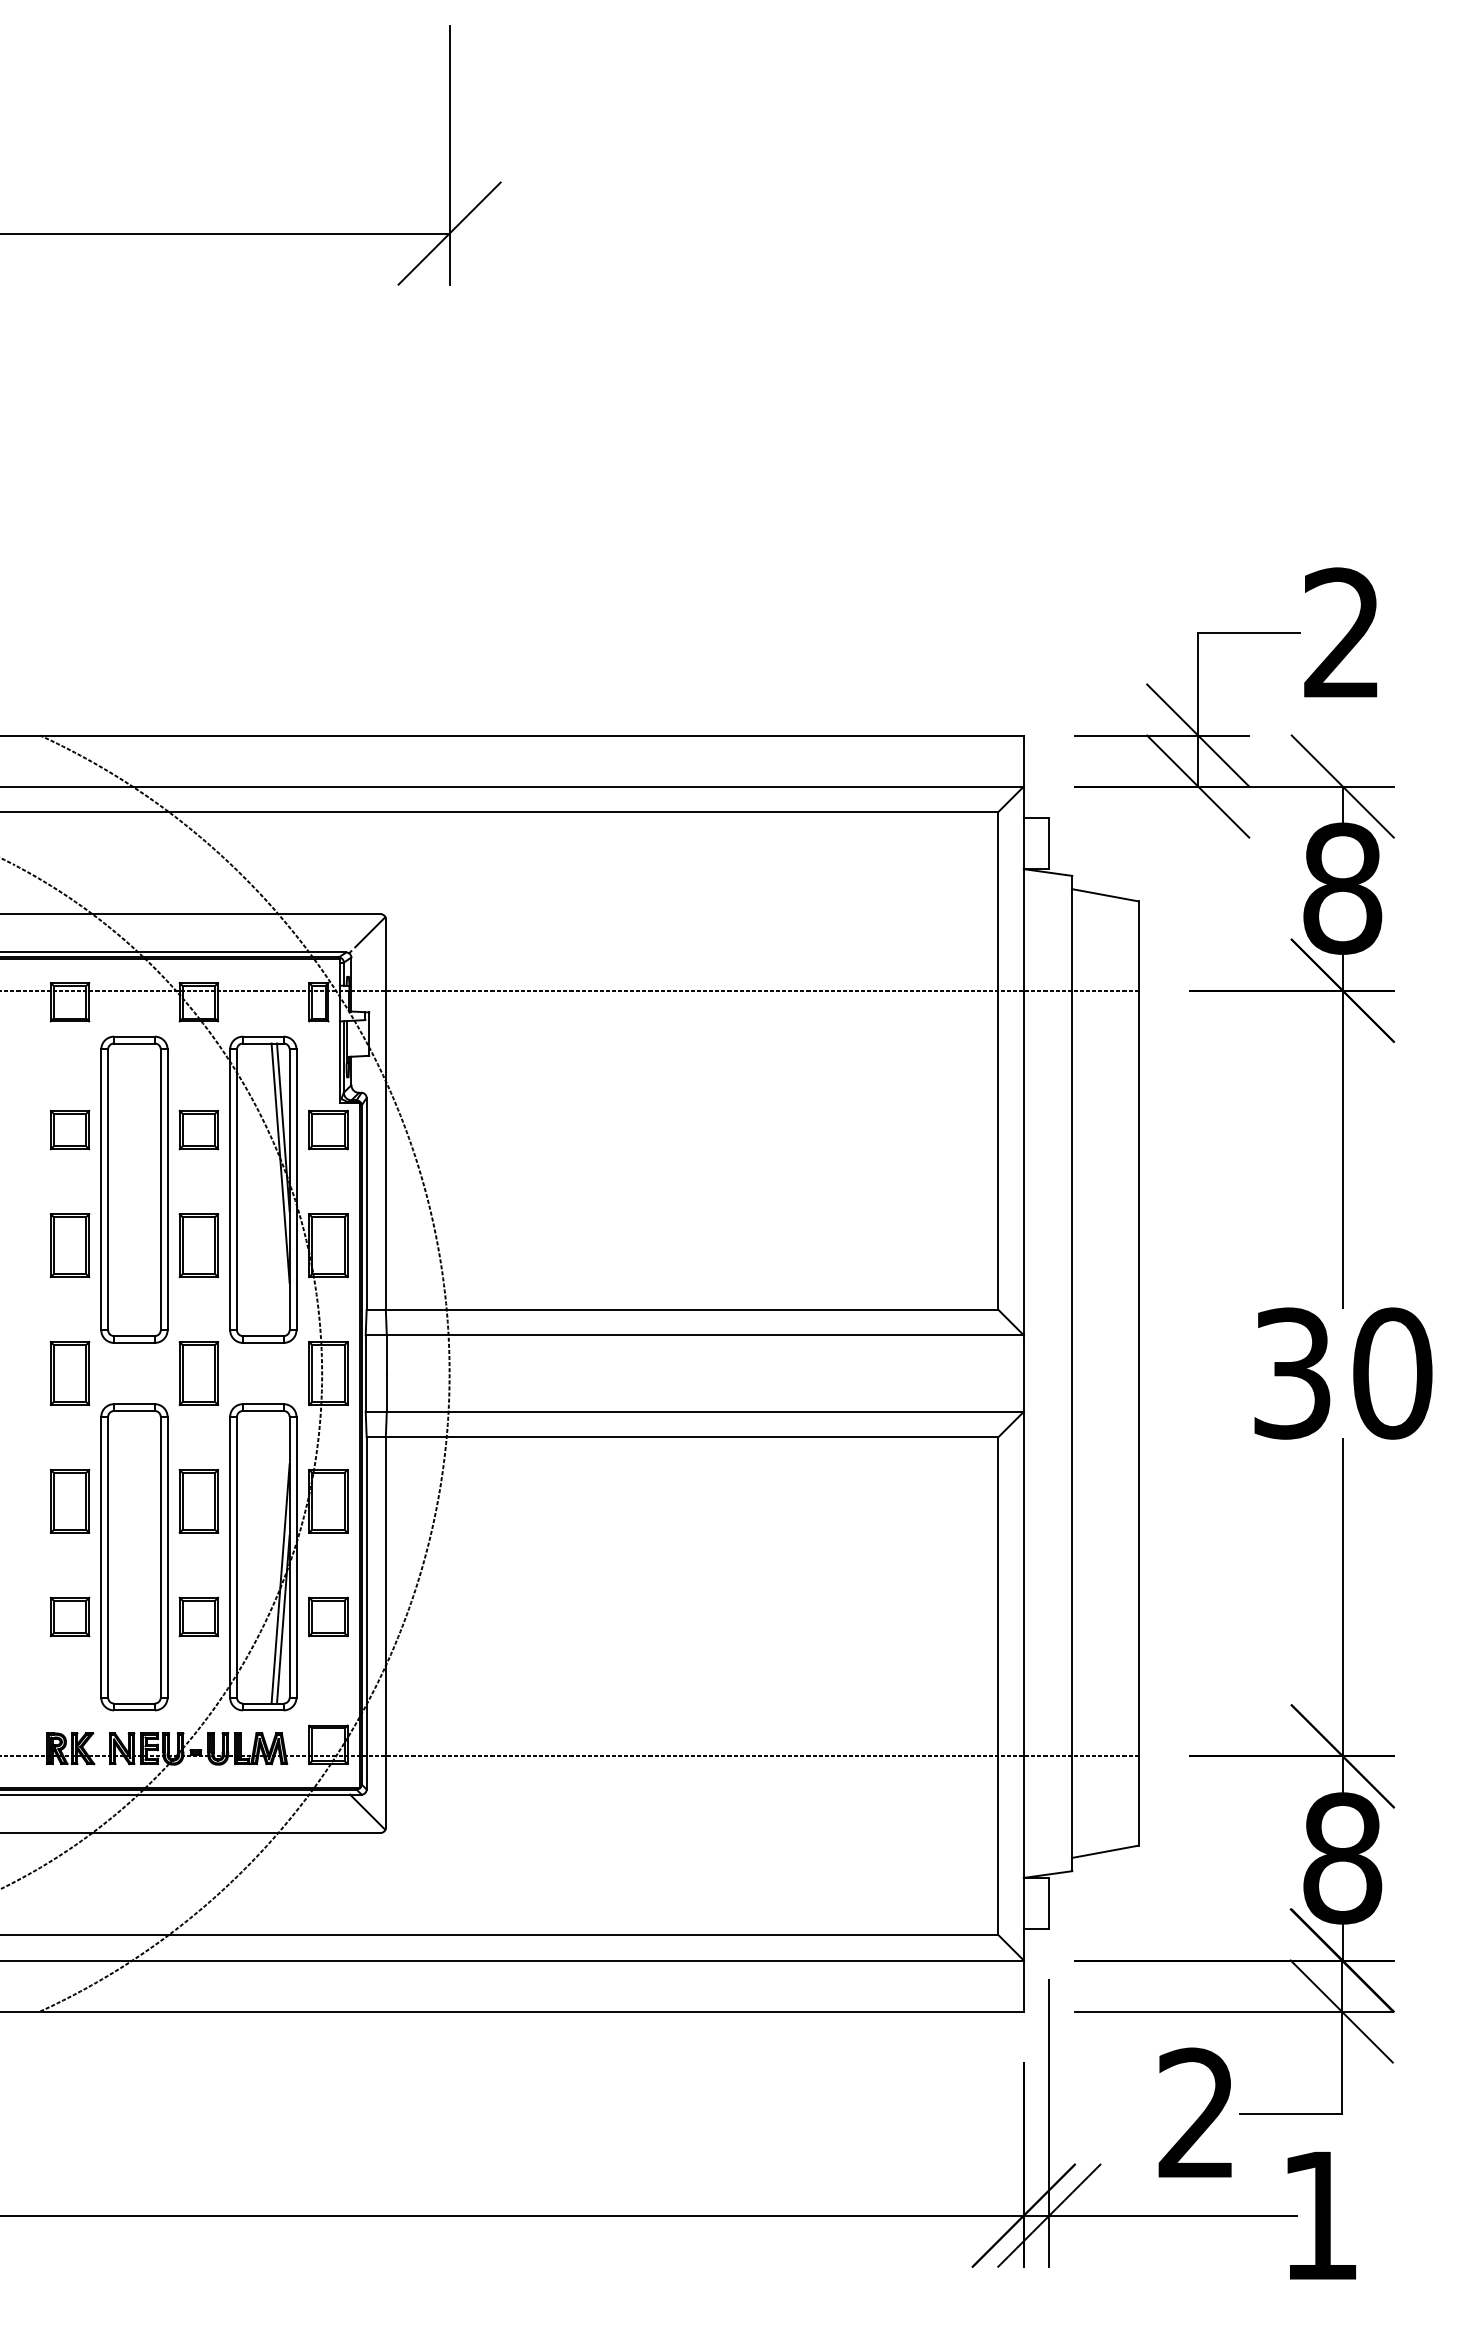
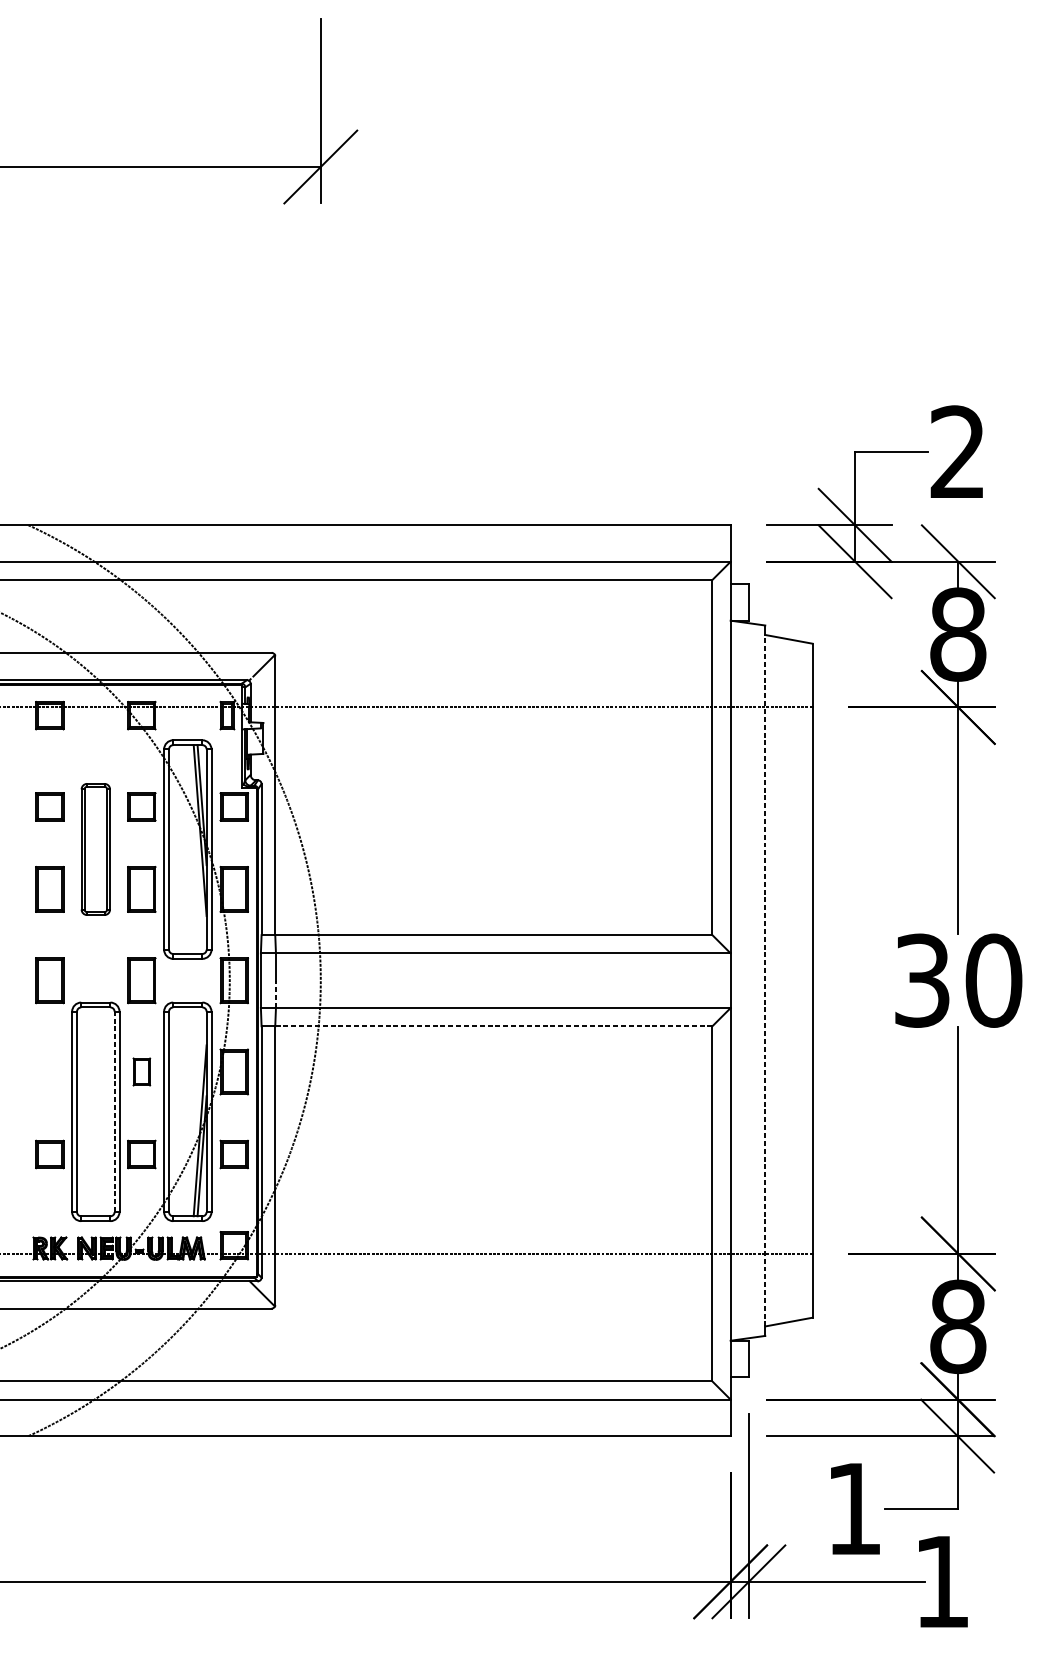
part: (134, 1189) -> (95, 849), size x0.6
line: (1072, 1373) -> (765, 980), solid -> dashed
line: (386, 1392) -> (275, 994), solid -> dashed
line: (691, 1437) -> (493, 1026), solid -> dashed
part: (69, 1501) -> (49, 1072), removed
part: (198, 1501) -> (141, 1072), size x0.6
line: (160, 1556) -> (114, 1111), solid -> dashed
text: (1195, 2112) -> (853, 1508), 2 -> 1

